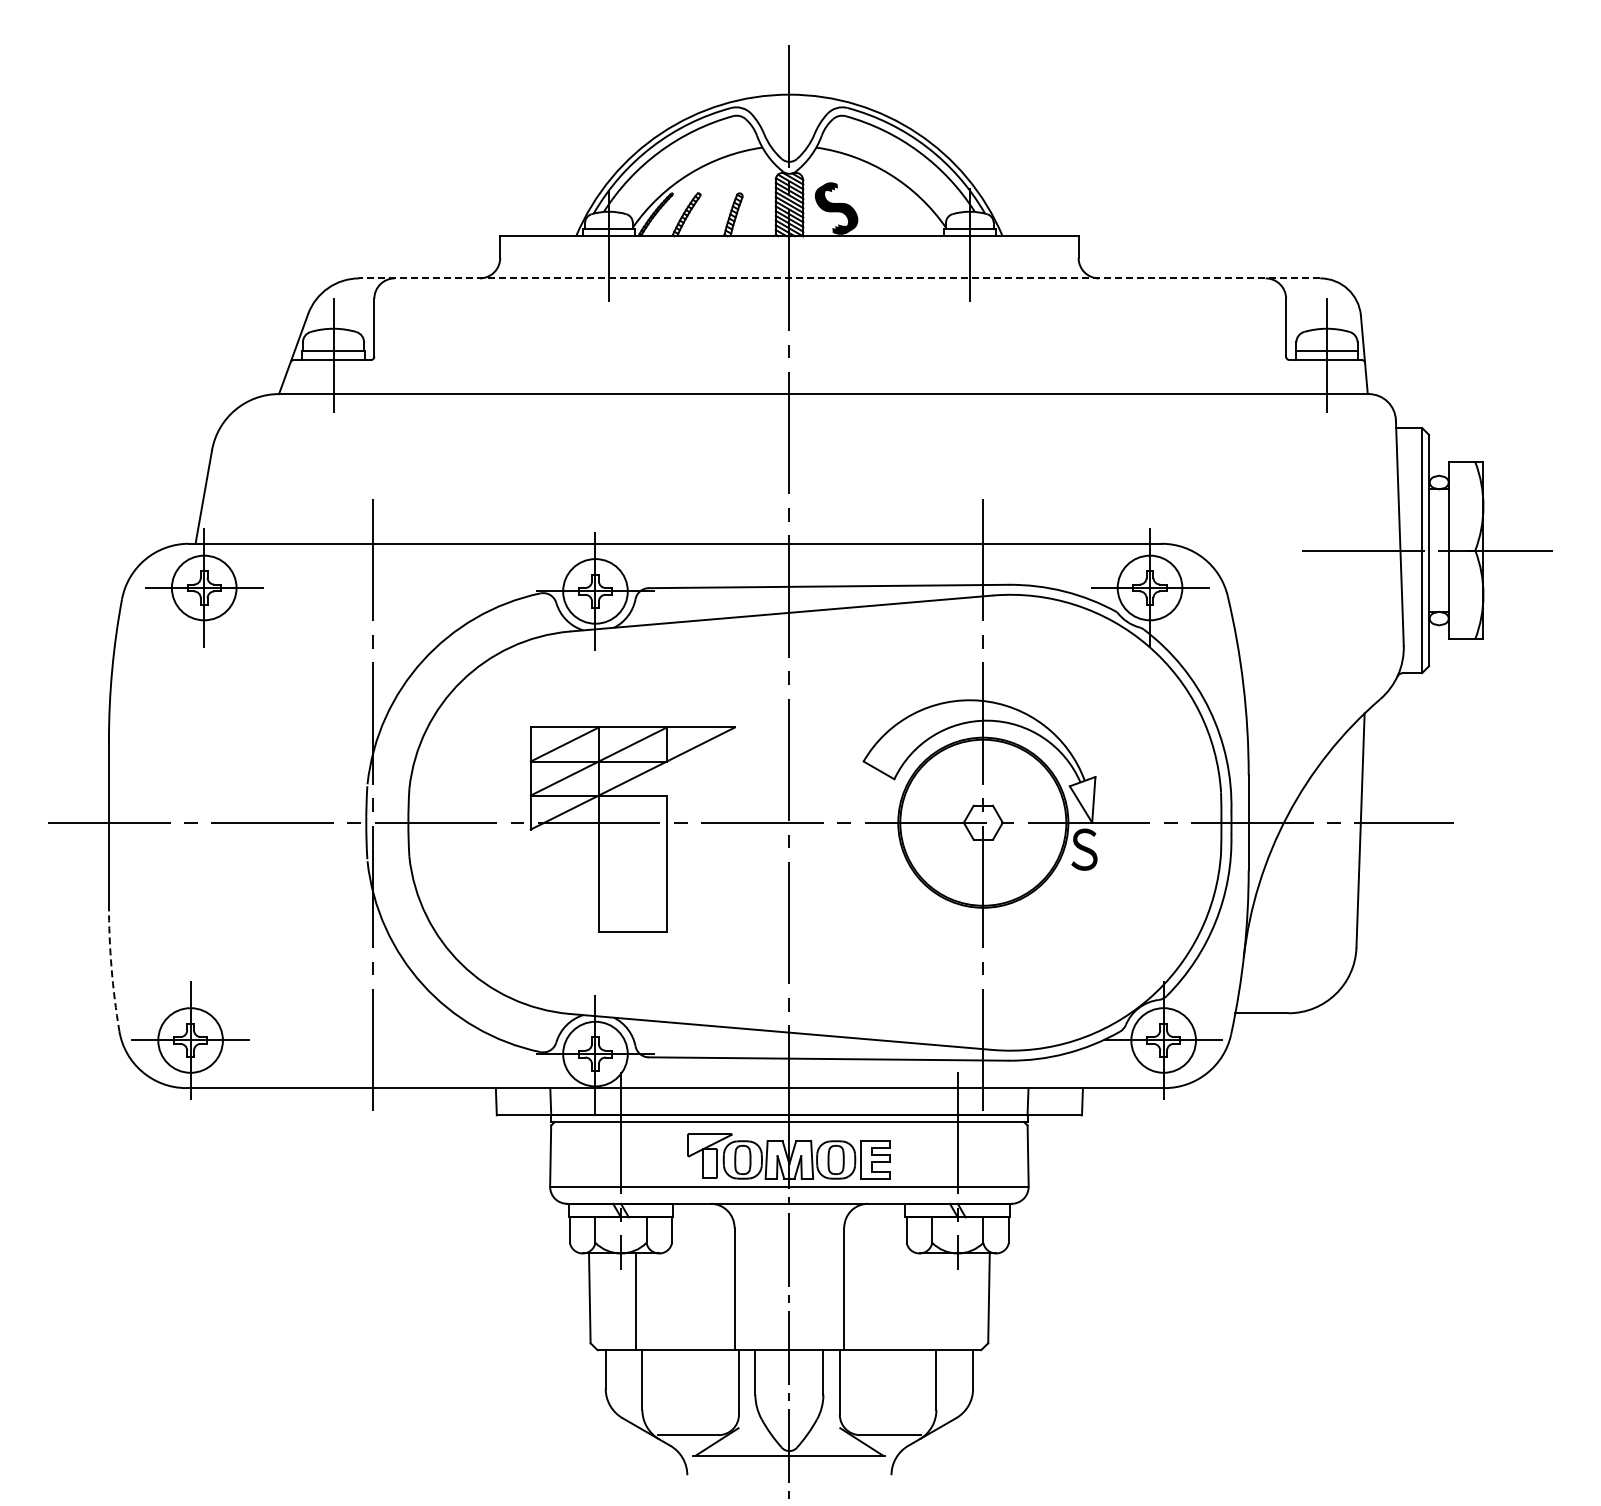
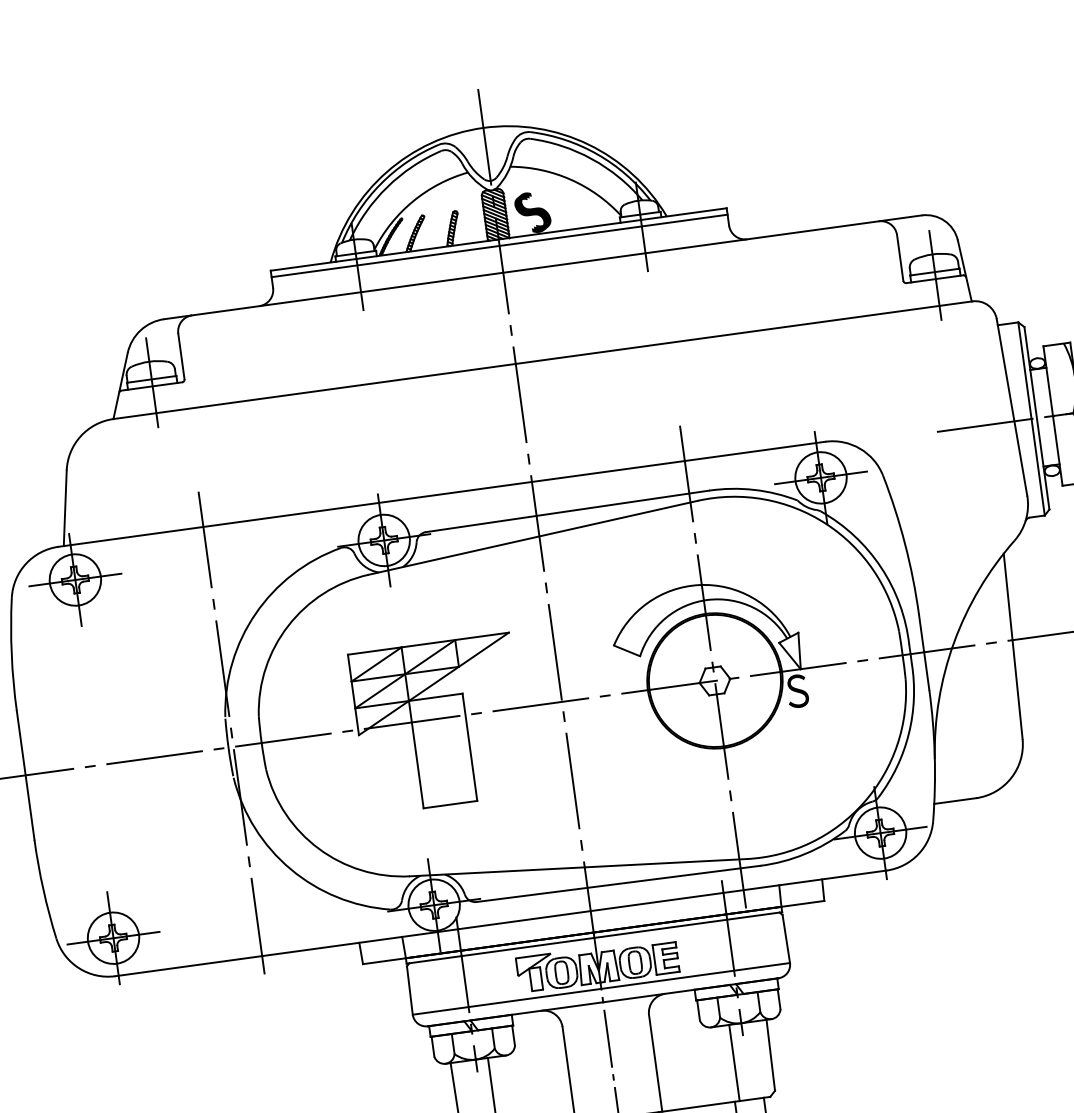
line: (789, 244) -> (499, 246), added
line: (839, 278) -> (542, 267), dashed -> solid
arc: (111, 968) -> (43, 889), dashed -> solid
line: (942, 1301) -> (734, 1062), added

